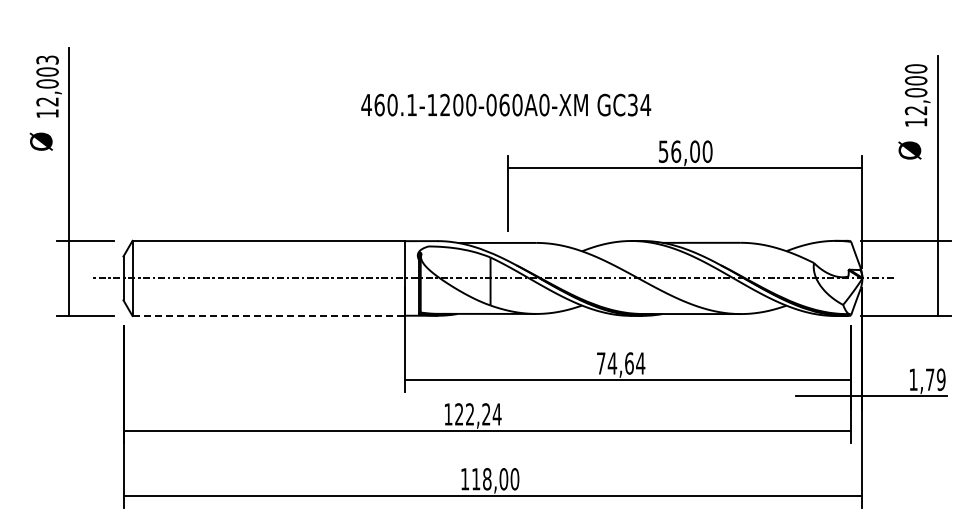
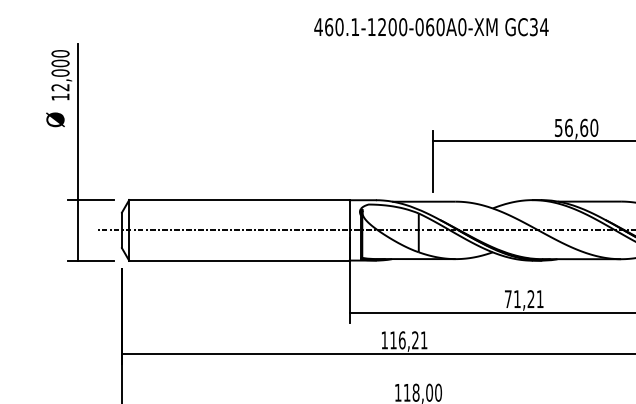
text: (47, 59) -> (60, 53), 12,003 -> 12,000
text: (506, 104) -> (431, 26), moved
text: (695, 151) -> (584, 127), 56,00 -> 56,60
line: (269, 316) -> (240, 261), dashed -> solid
text: (626, 363) -> (528, 299), 74,64 -> 71,21
text: (478, 414) -> (409, 340), 122,24 -> 116,21

